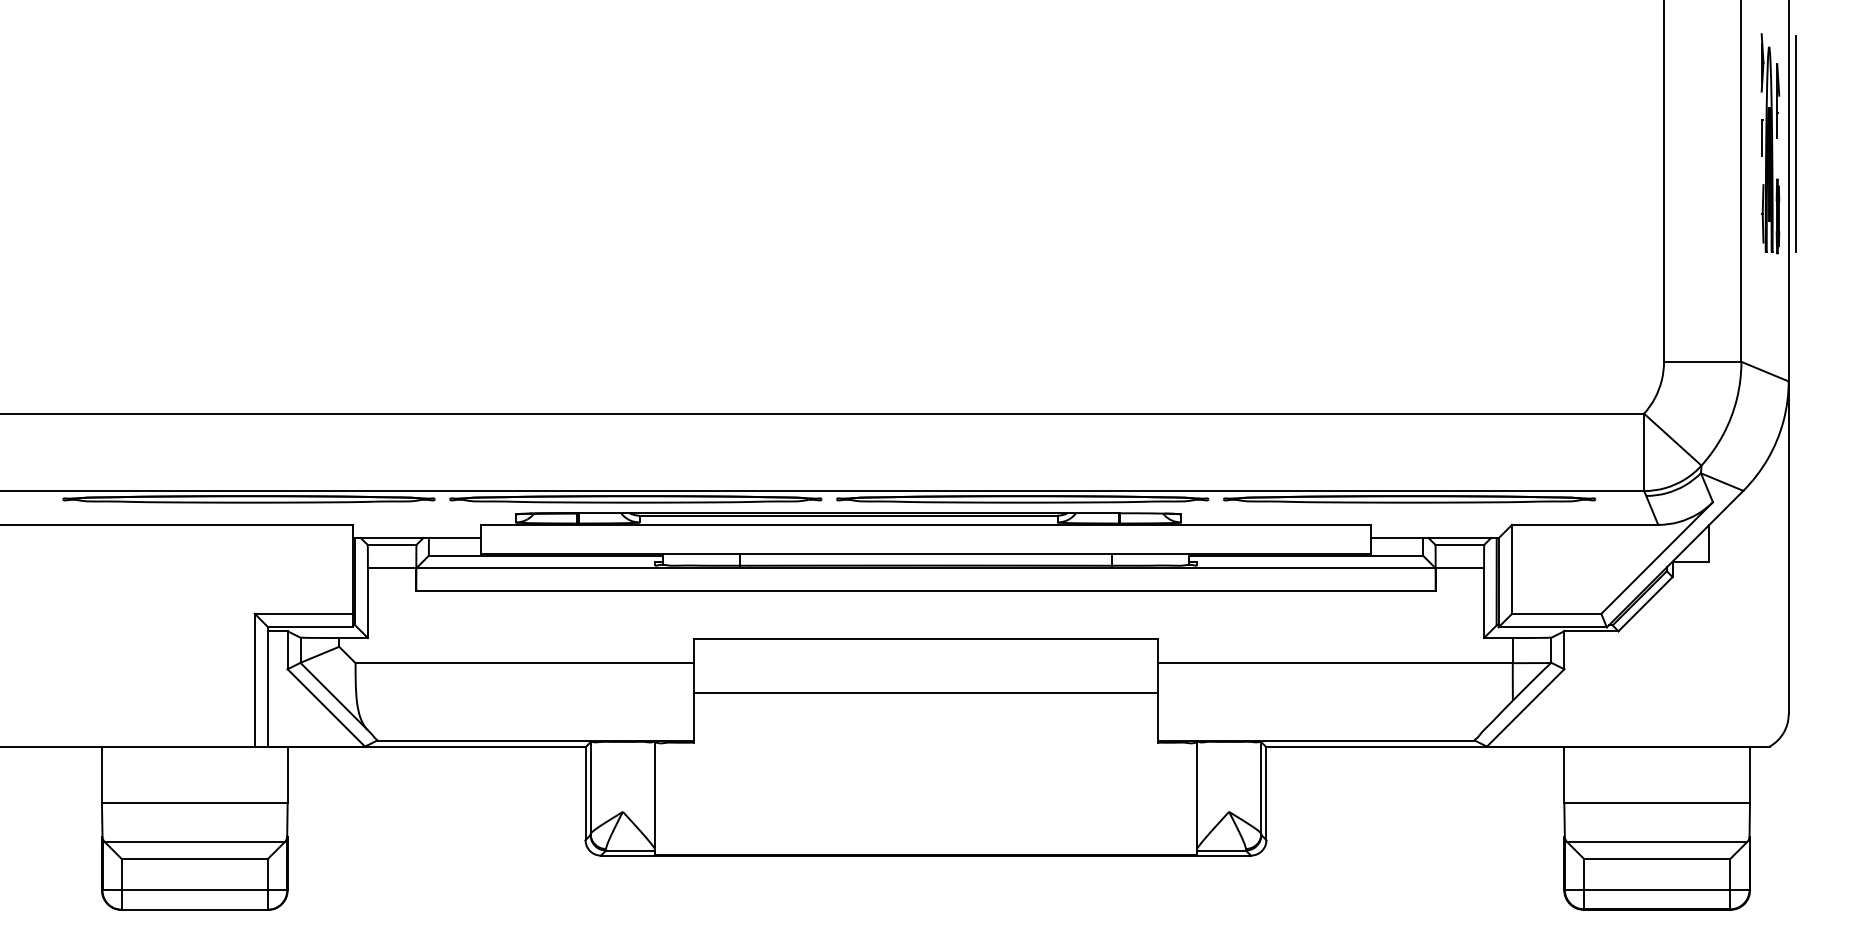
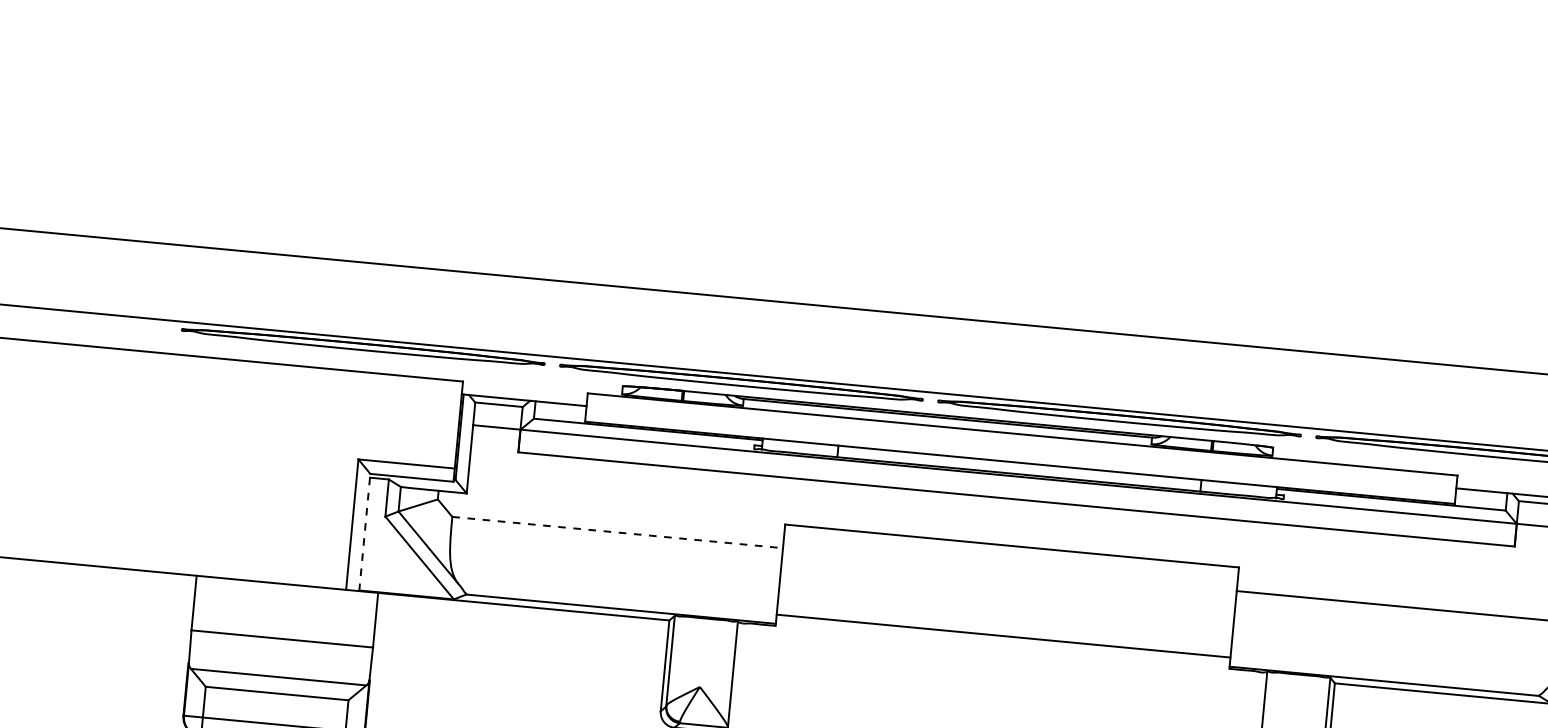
line: (525, 663) -> (618, 532), solid -> dashed
line: (268, 687) -> (364, 532), solid -> dashed
line: (925, 693) -> (1003, 636), moved

